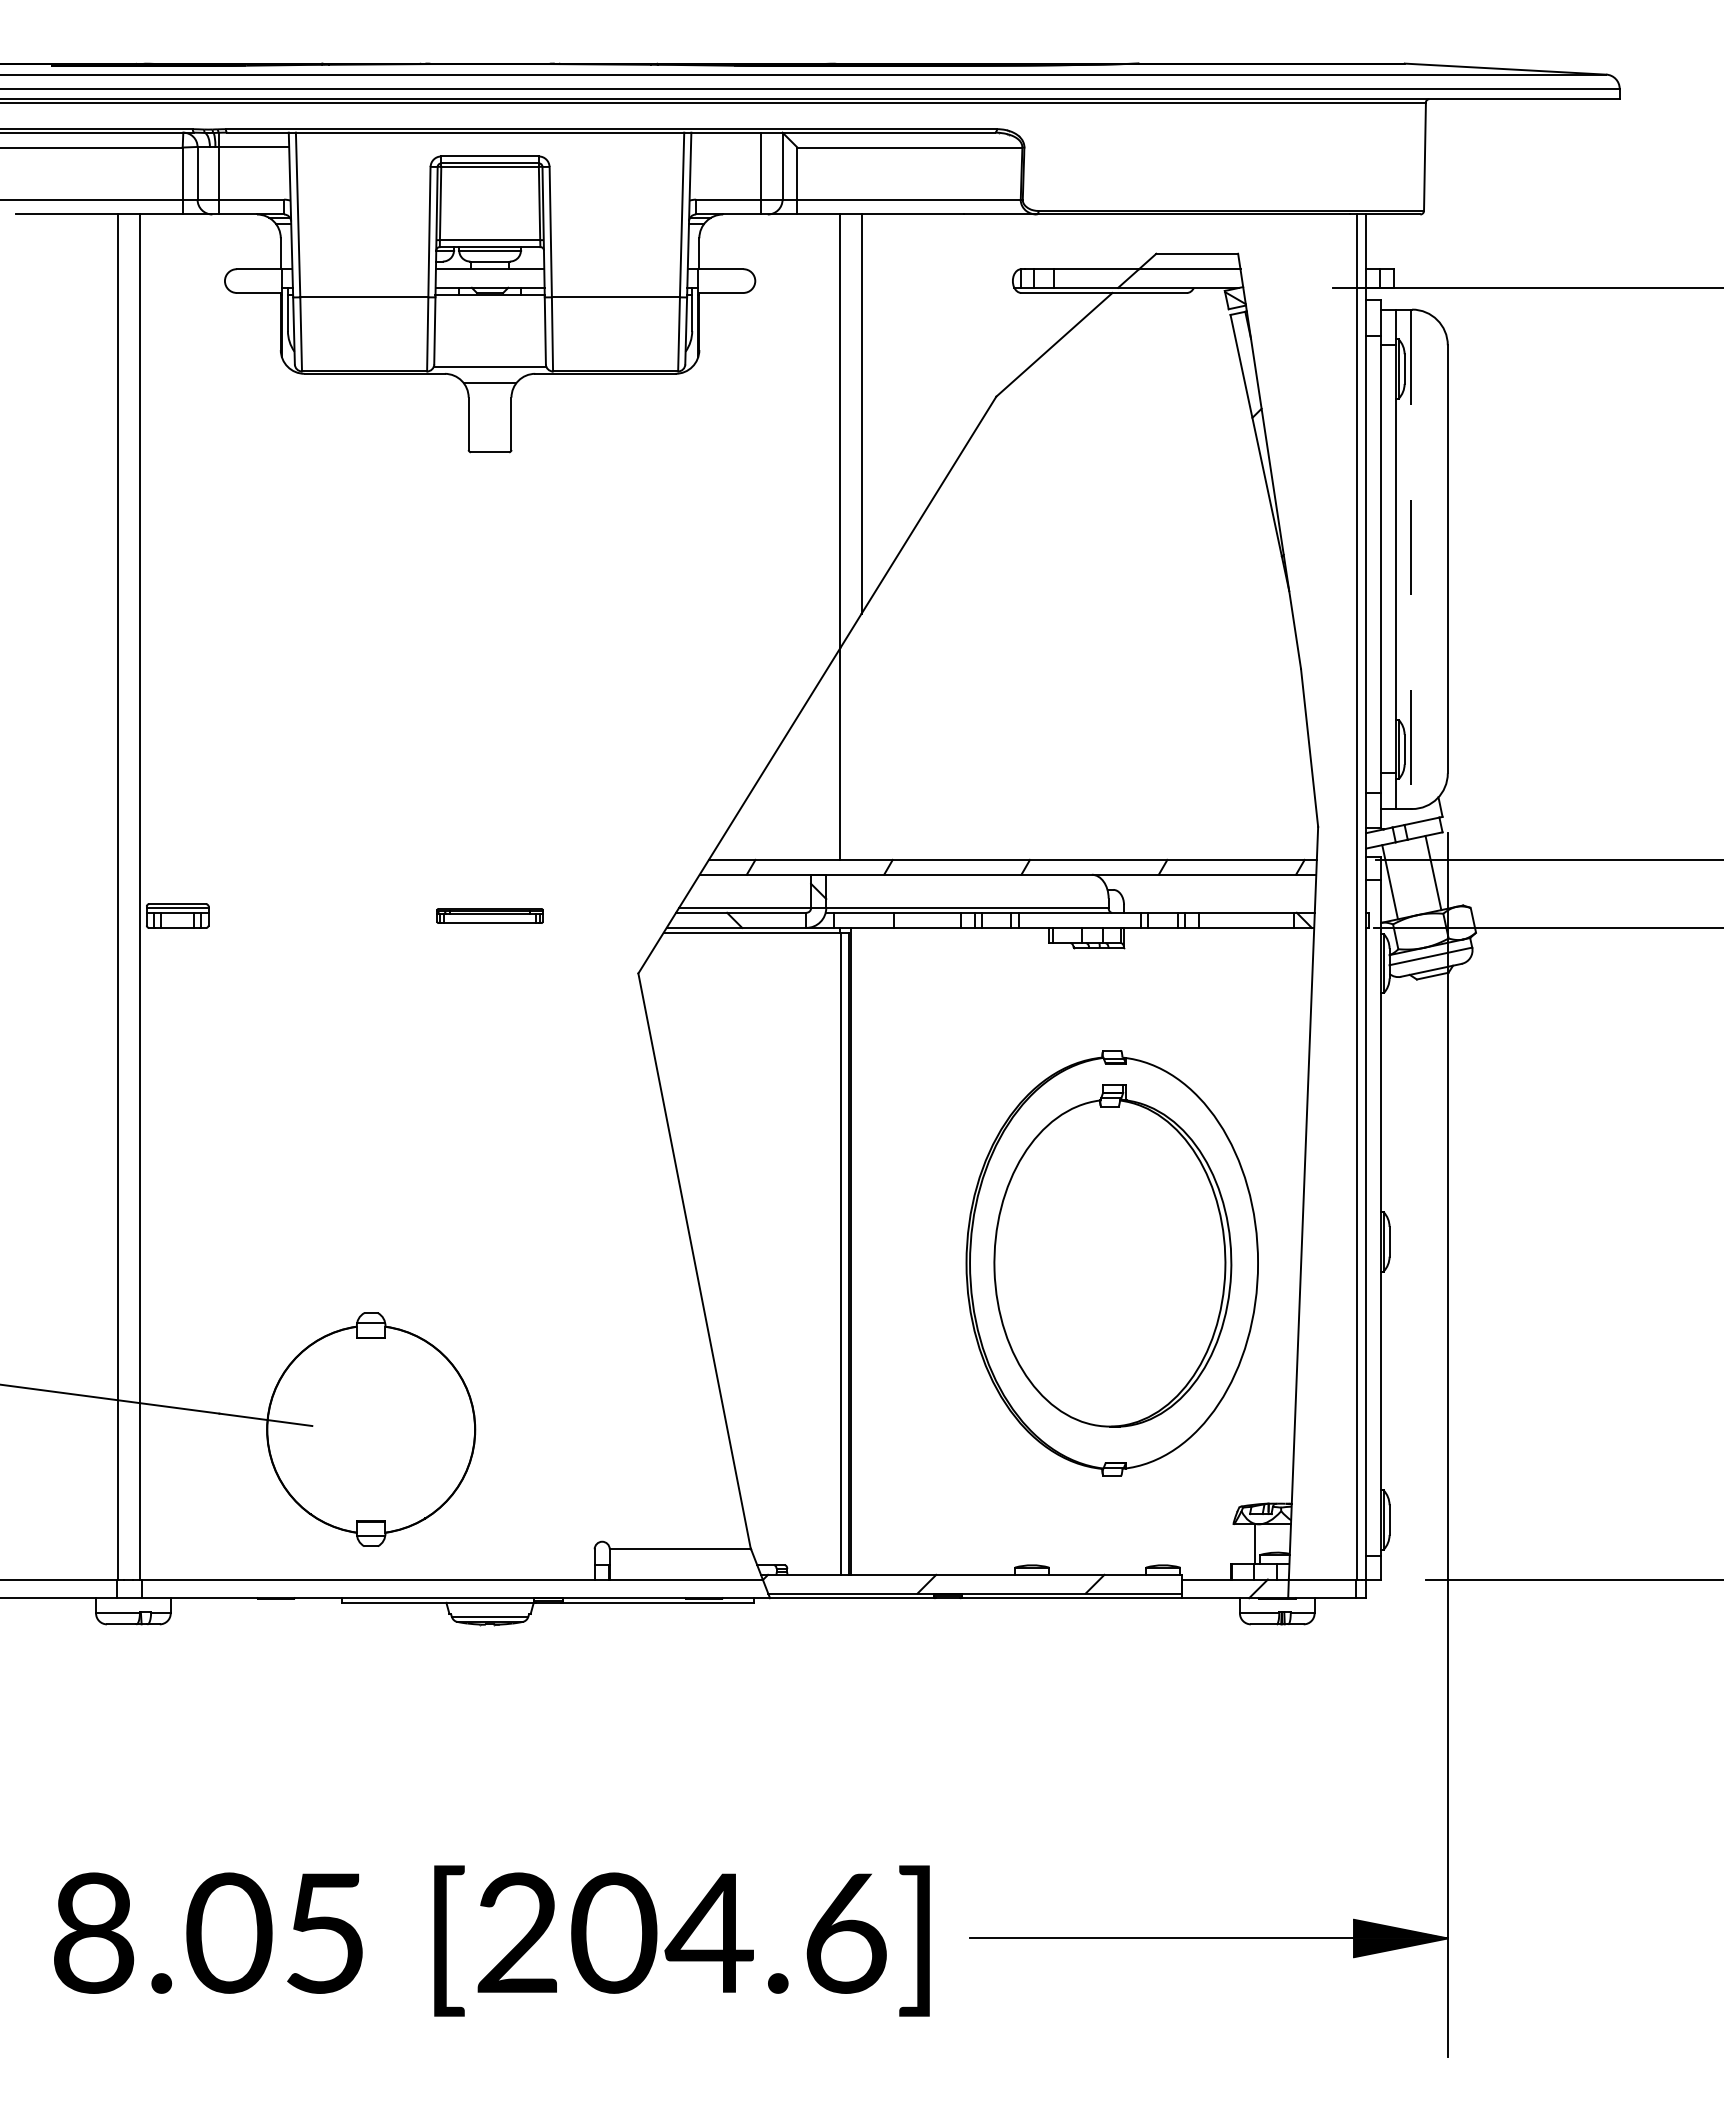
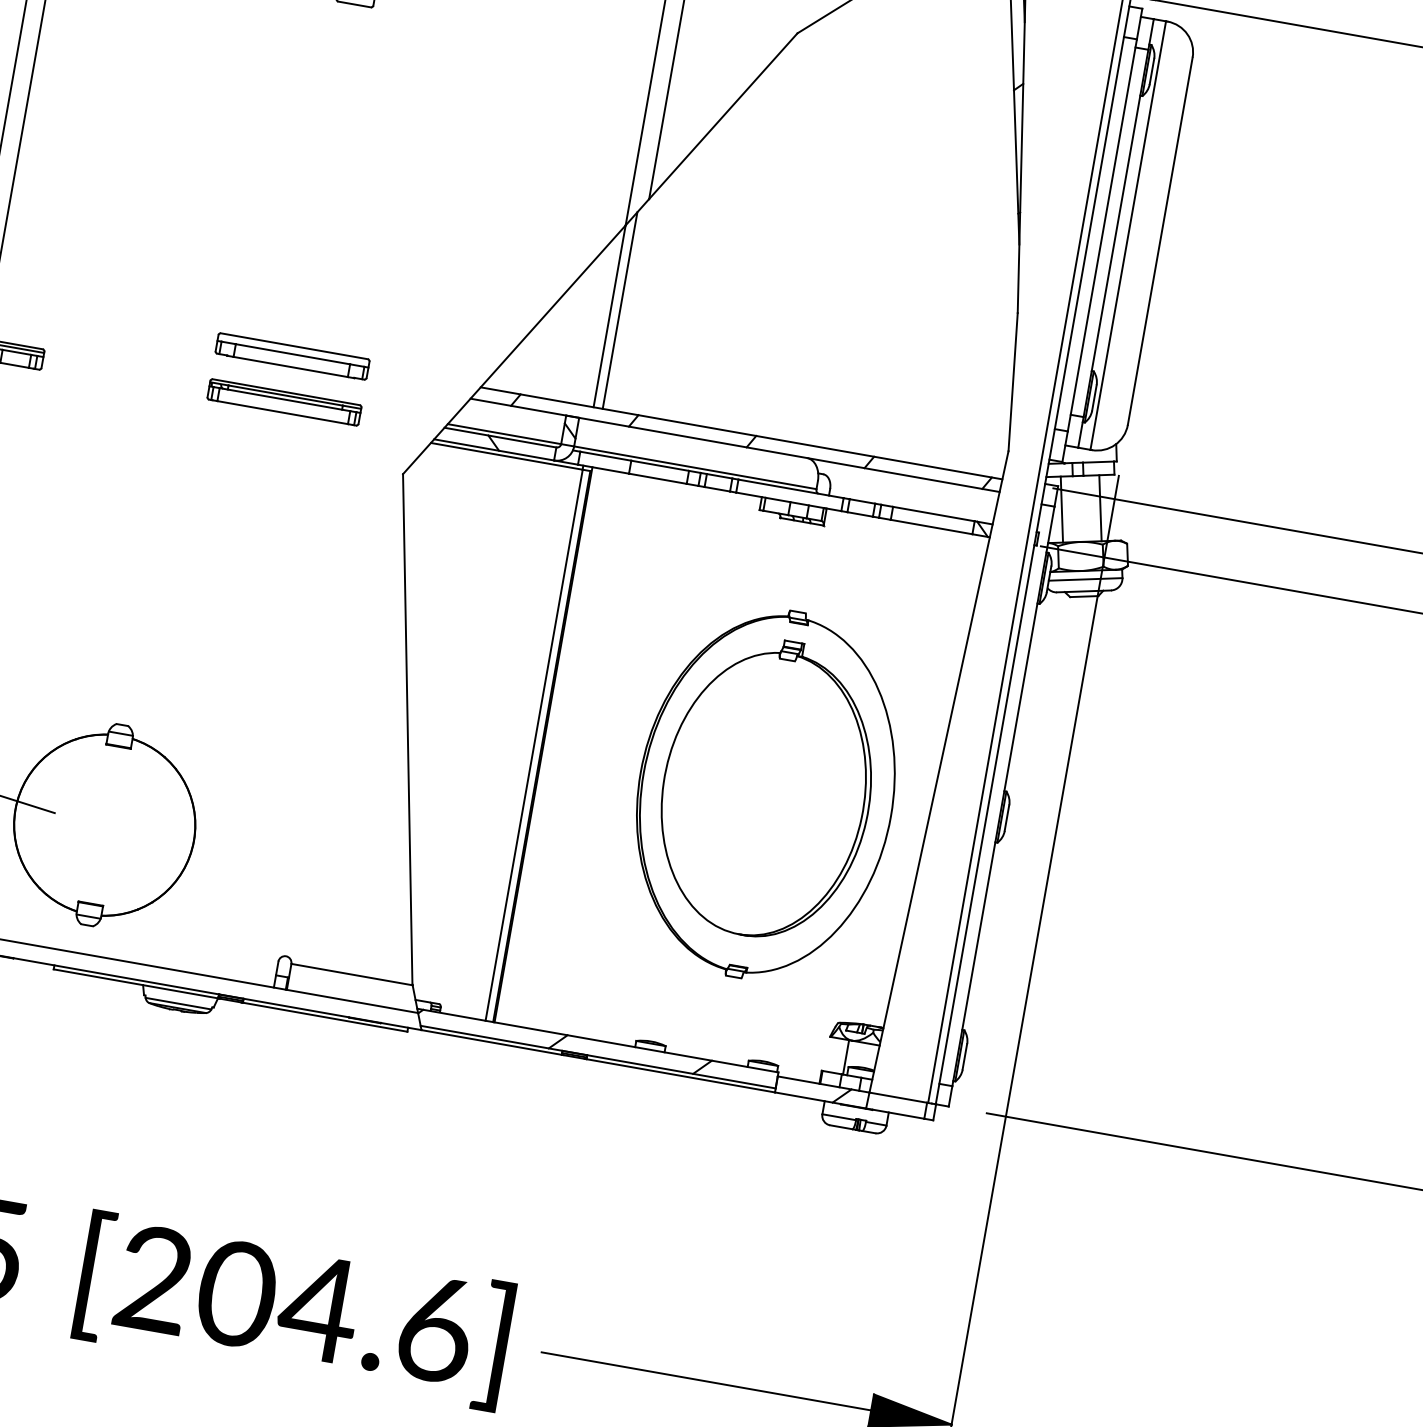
line: (1410, 559) -> (1128, 235), dashed -> solid
line: (851, 744) -> (620, 309), added
part: (489, 862) -> (292, 356), added
part: (489, 915) -> (284, 401), size x1.67

